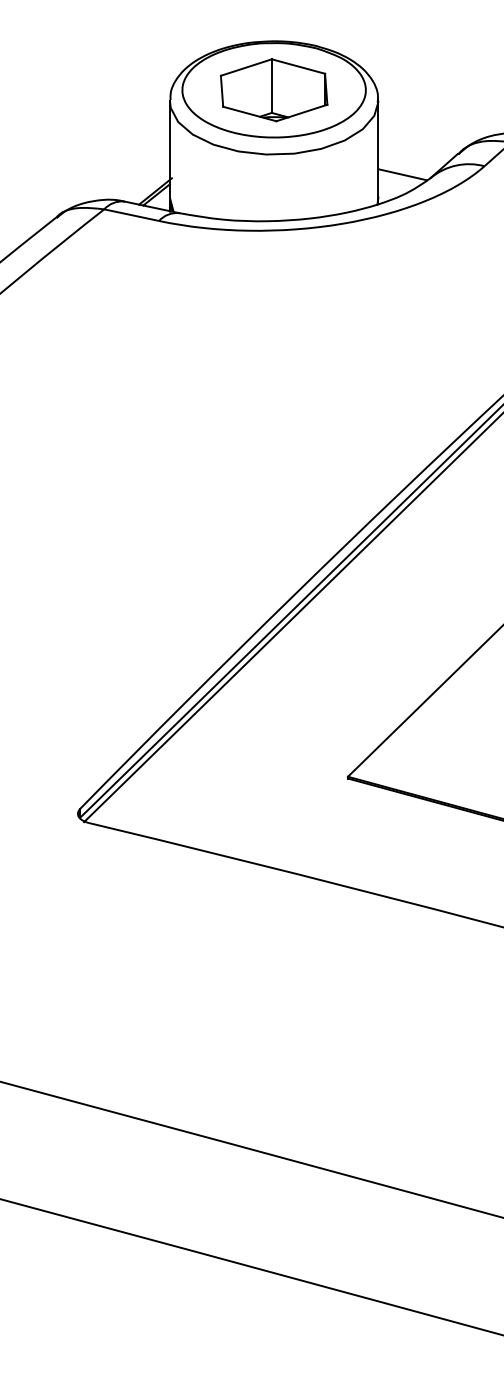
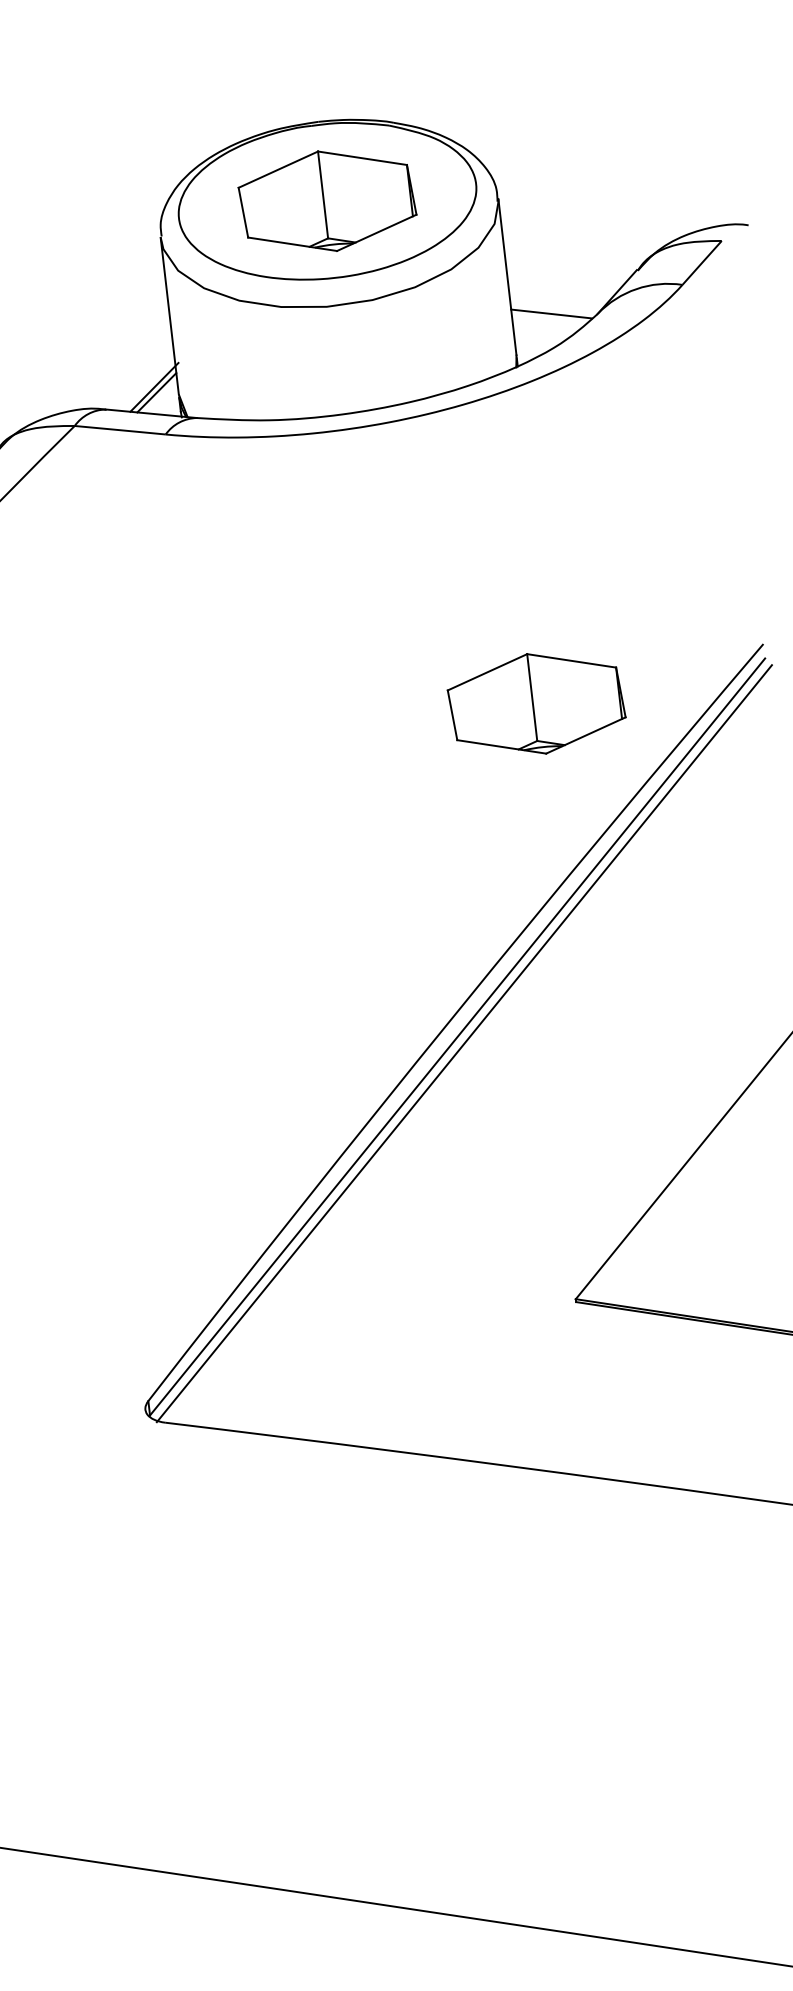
part: (365, 411) -> (535, 704), added

